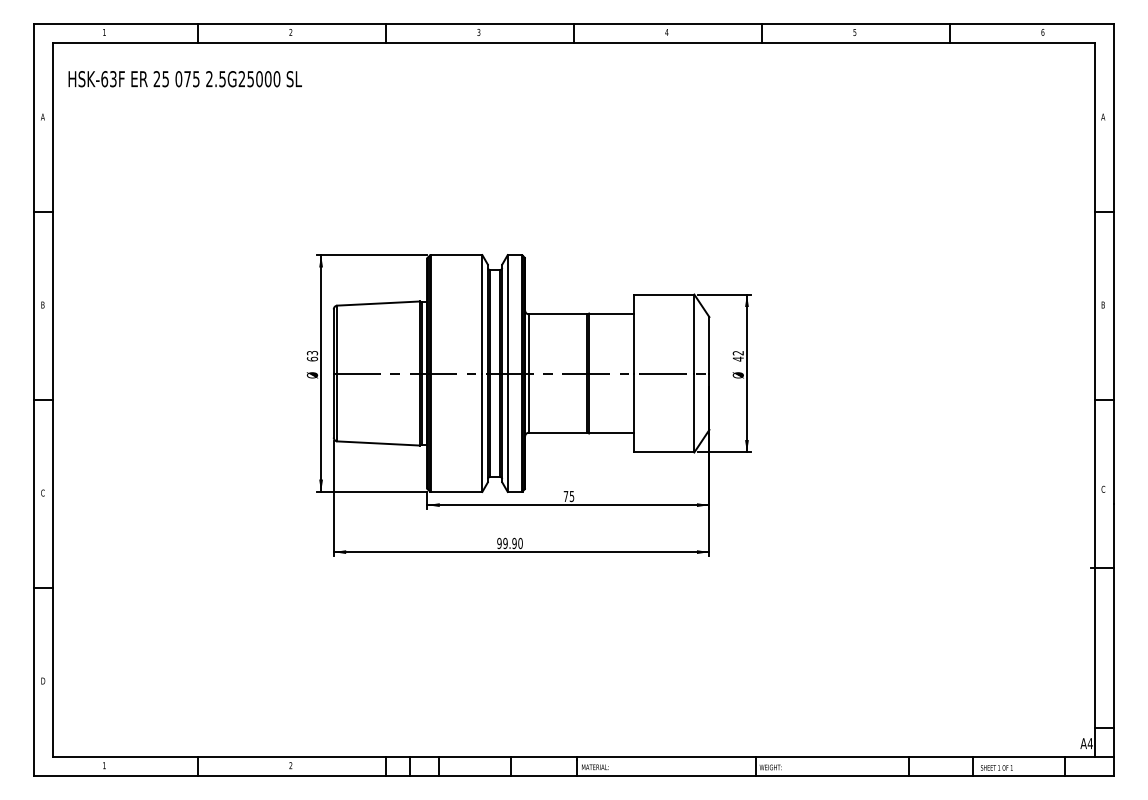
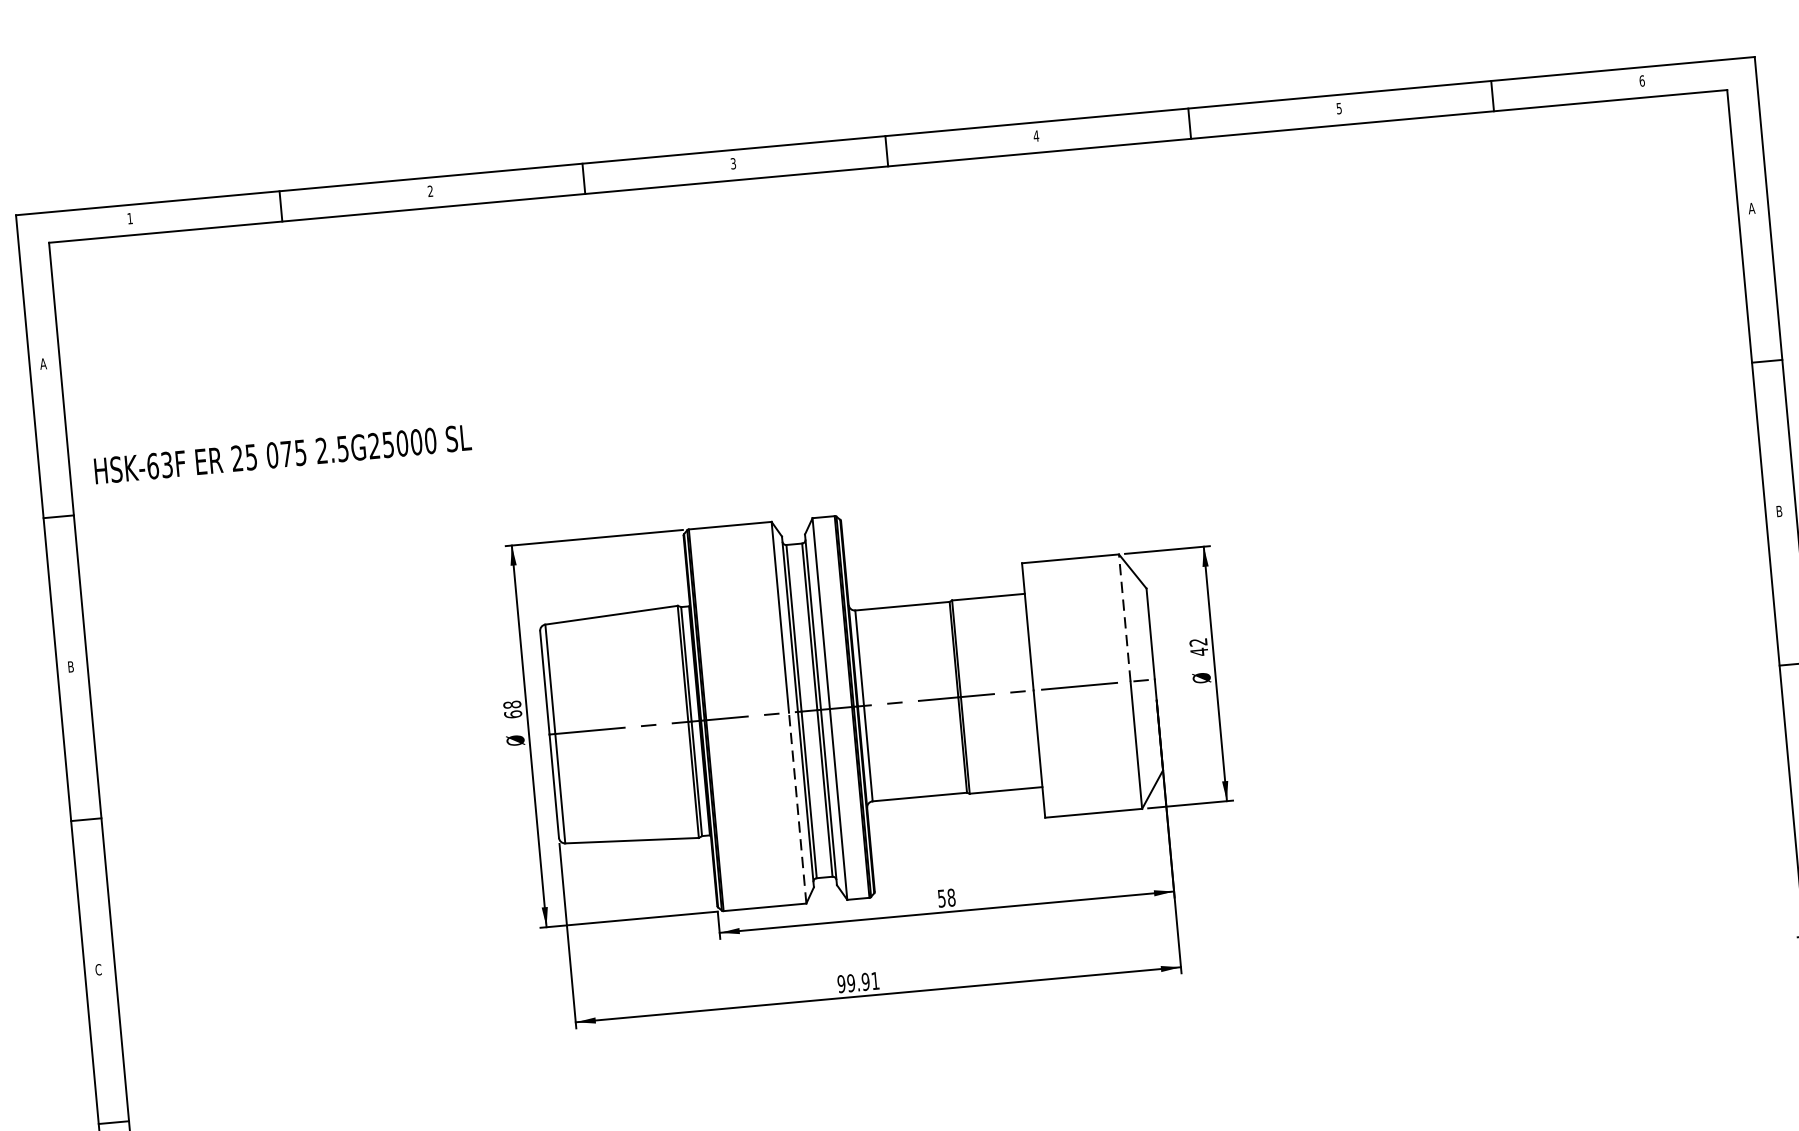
text: (184, 79) -> (281, 455), moved
line: (694, 333) -> (1124, 617), solid -> dashed
text: (312, 352) -> (512, 703), 63 -> 68
line: (482, 432) -> (797, 807), solid -> dashed
text: (568, 496) -> (945, 898), 75 -> 58
text: (520, 543) -> (875, 981), 99.90 -> 99.91

